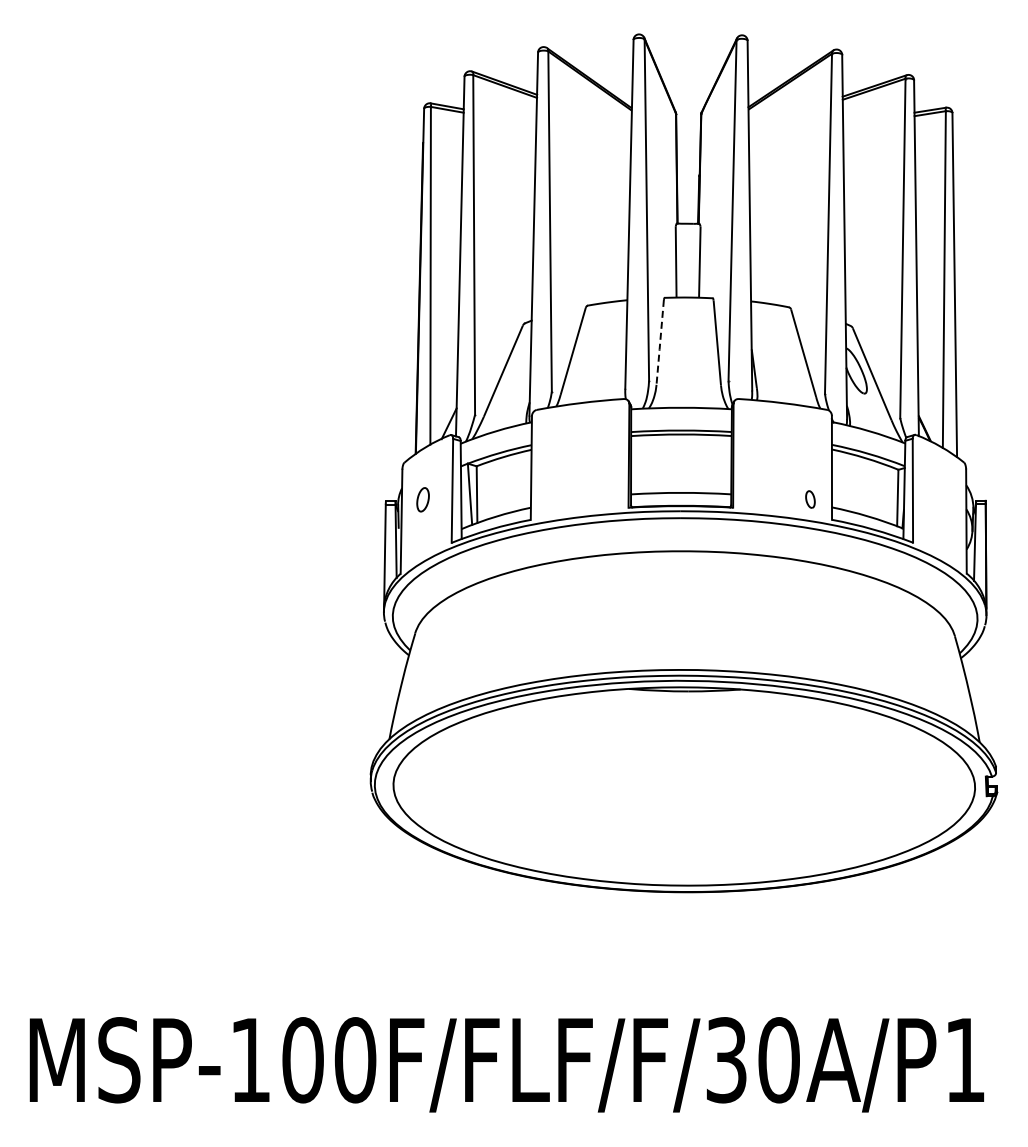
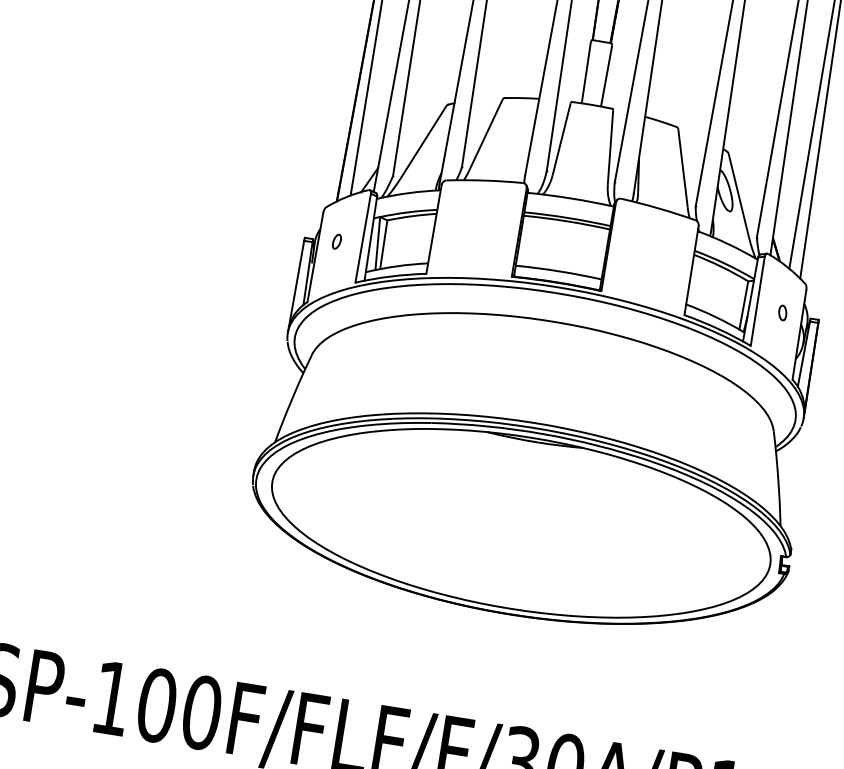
line: (660, 342) -> (561, 139), dashed -> solid
part: (423, 499) -> (337, 241), size x0.71
part: (810, 499) -> (782, 312), moved

